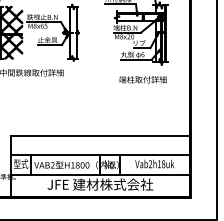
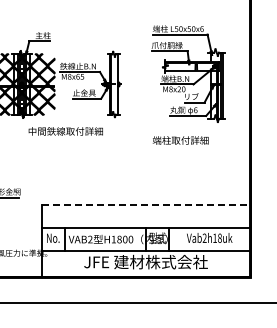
text: (142, 79) -> (180, 140), moved
line: (100, 135) -> (146, 204), solid -> dashed
text: (20, 163) -> (52, 237), 型式 -> No.
text: (110, 163) -> (157, 237), No. -> 型式

